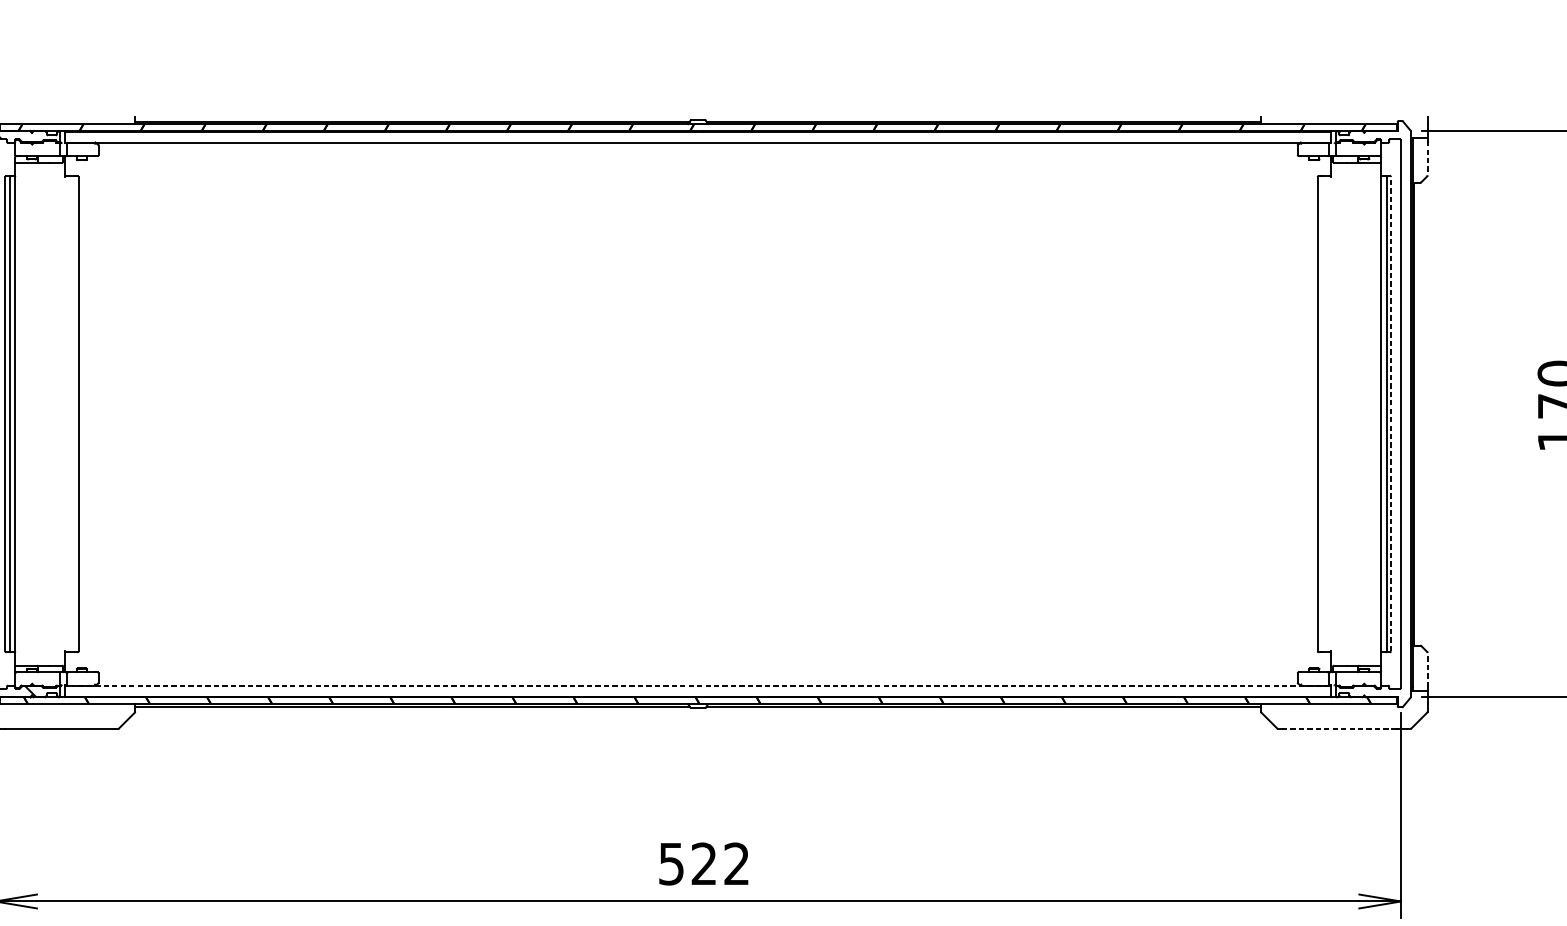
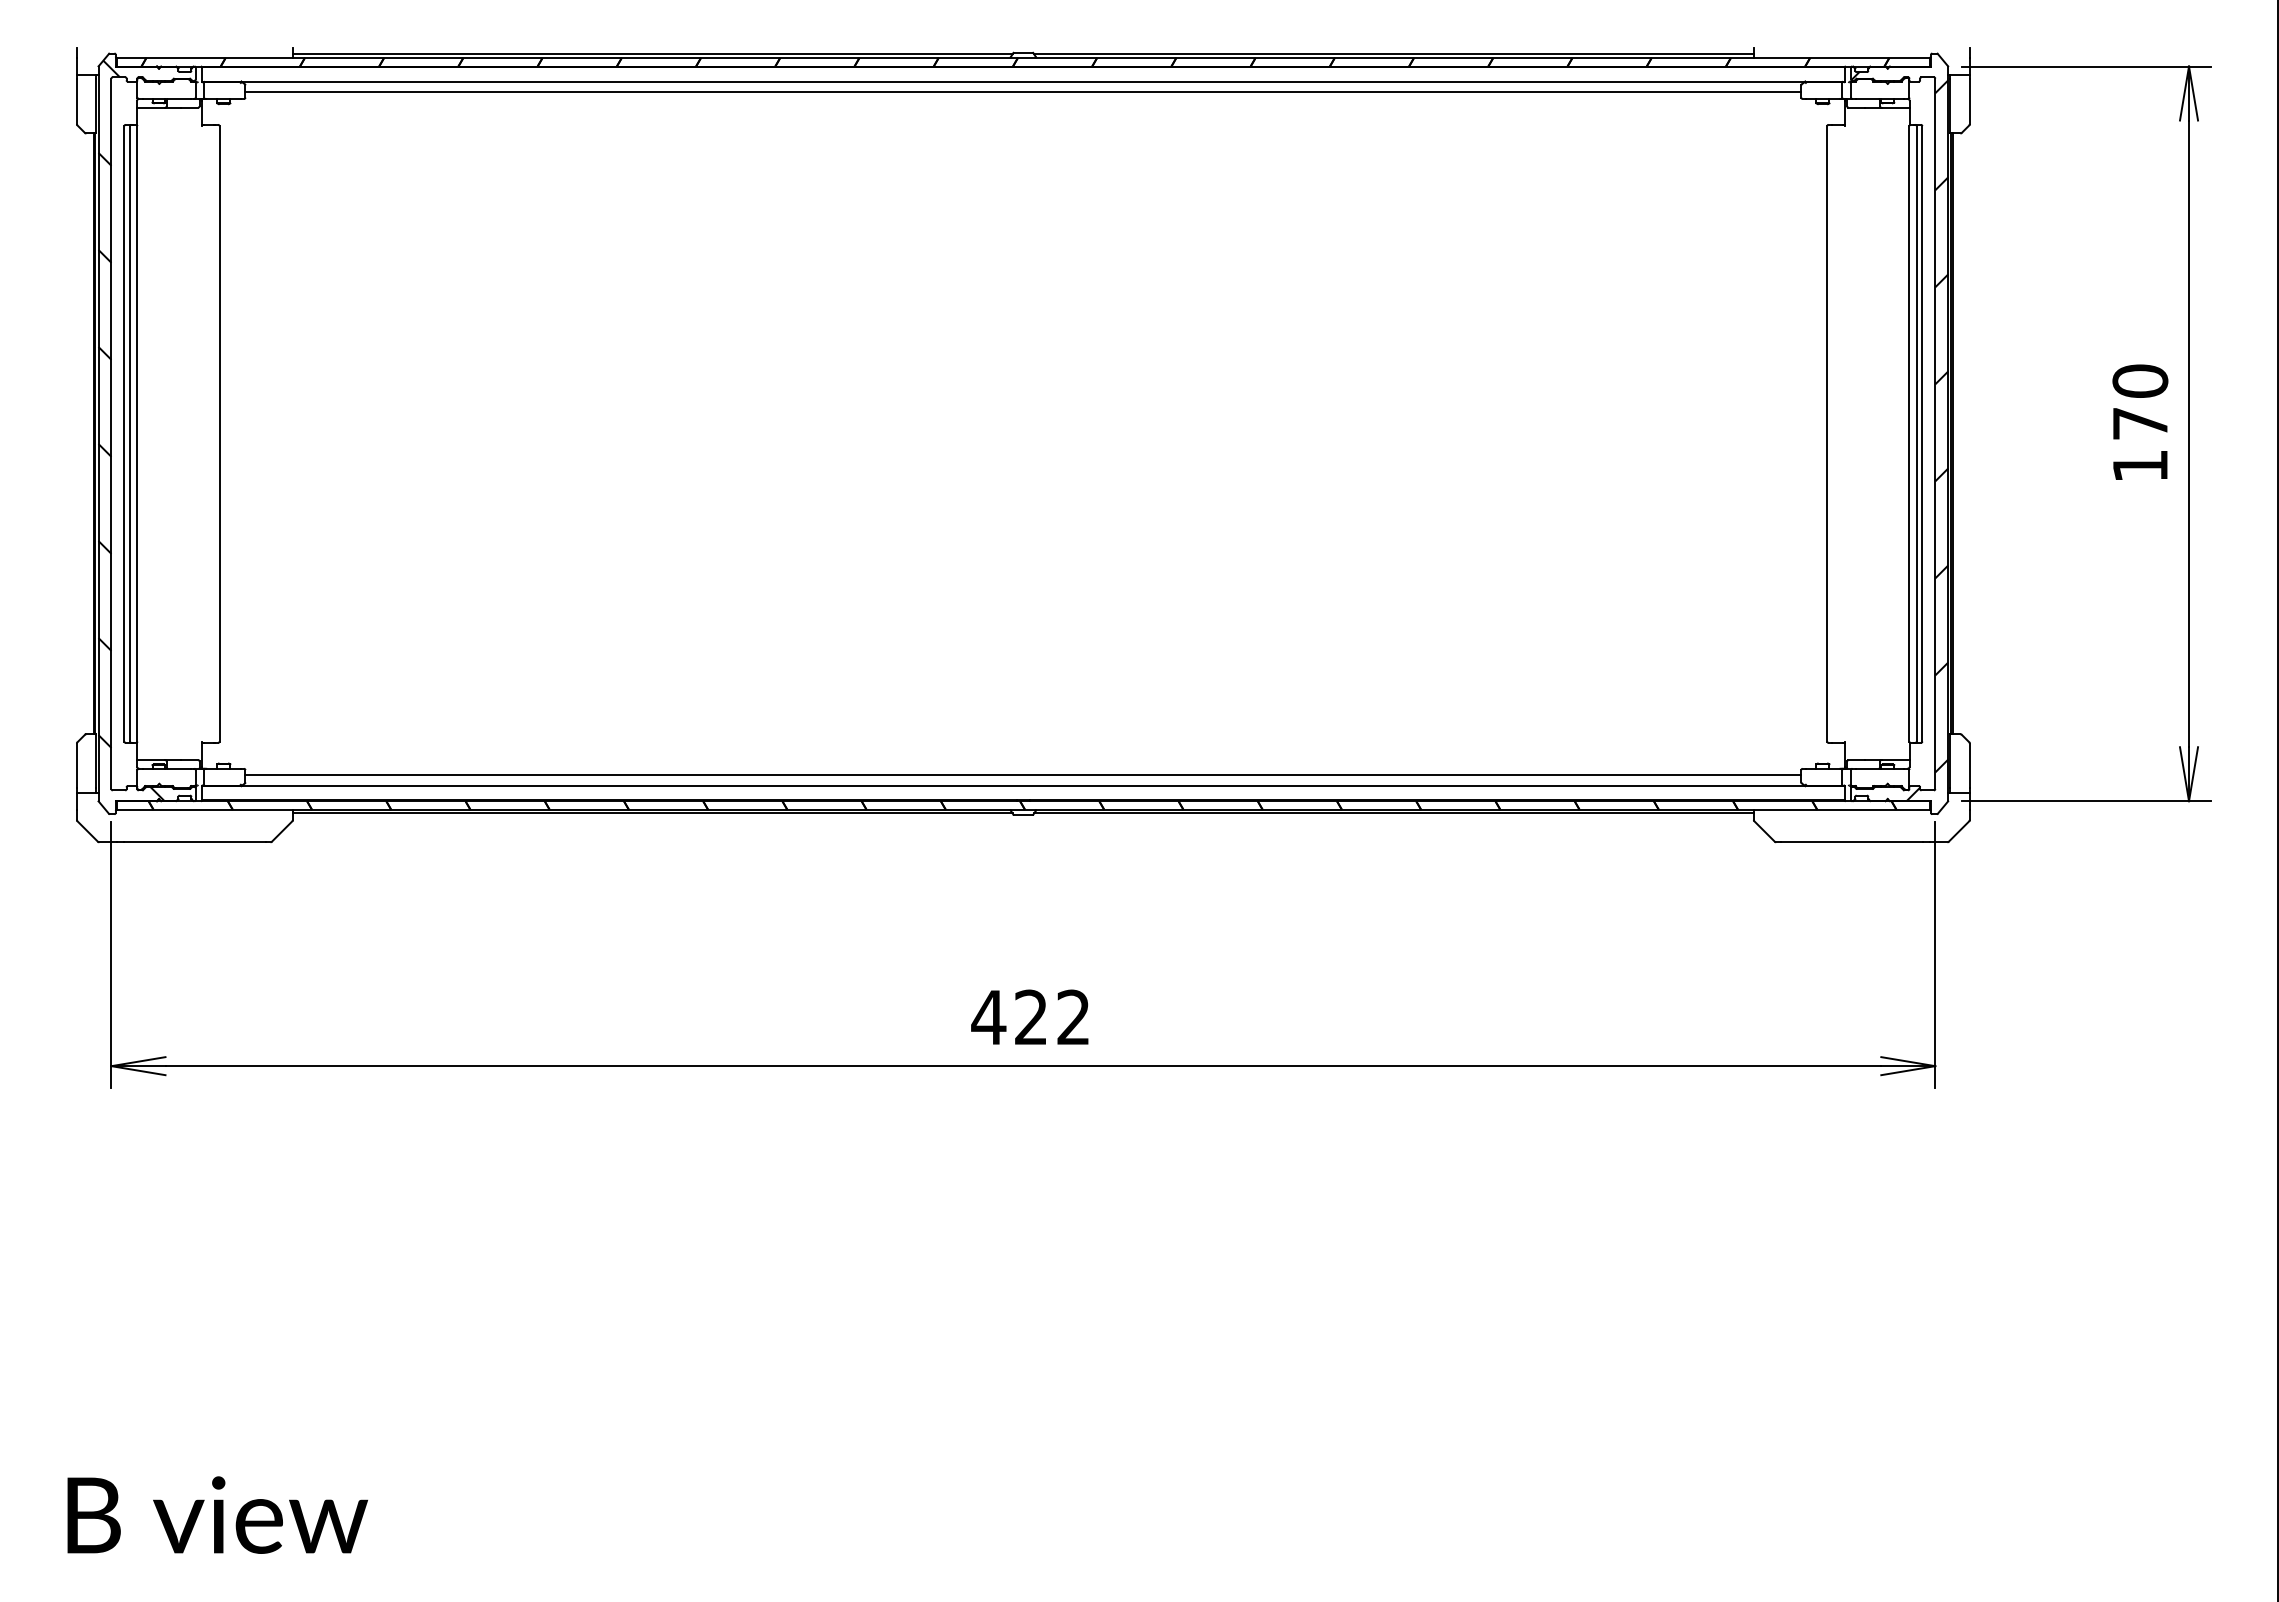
line: (698, 151) -> (1023, 92), added
line: (1427, 158) -> (1969, 102), dashed -> solid
line: (1391, 413) -> (1922, 433), dashed -> solid
hatch: (1373, 416) -> (1899, 436), added
line: (1427, 669) -> (1969, 765), dashed -> solid
line: (698, 677) -> (1023, 775), added
line: (698, 685) -> (1023, 786), dashed -> solid
line: (1337, 729) -> (1852, 842), dashed -> solid
text: (671, 863) -> (988, 1017), 522 -> 422

